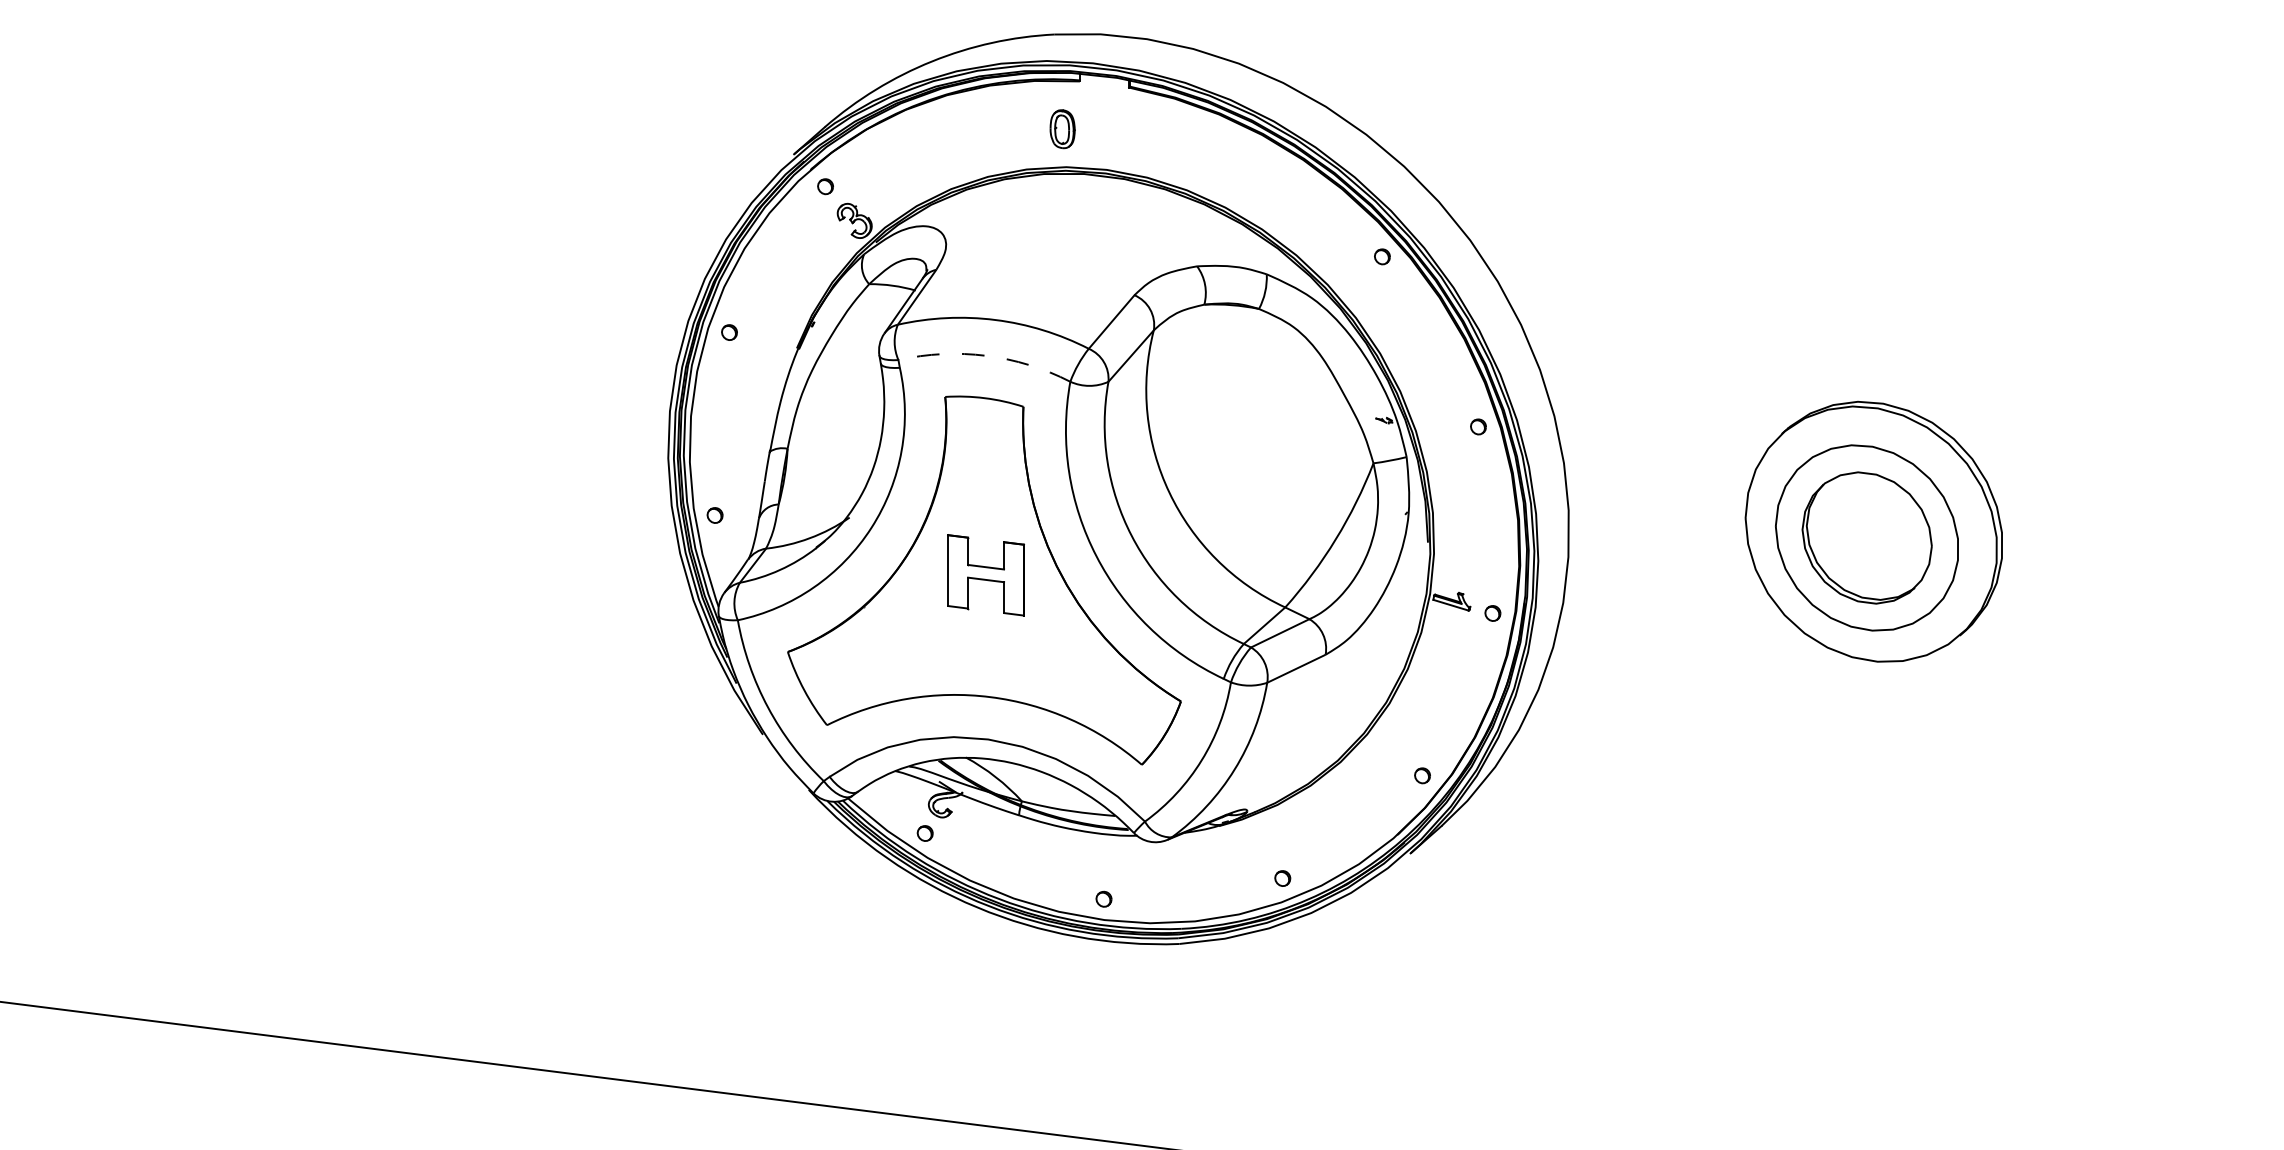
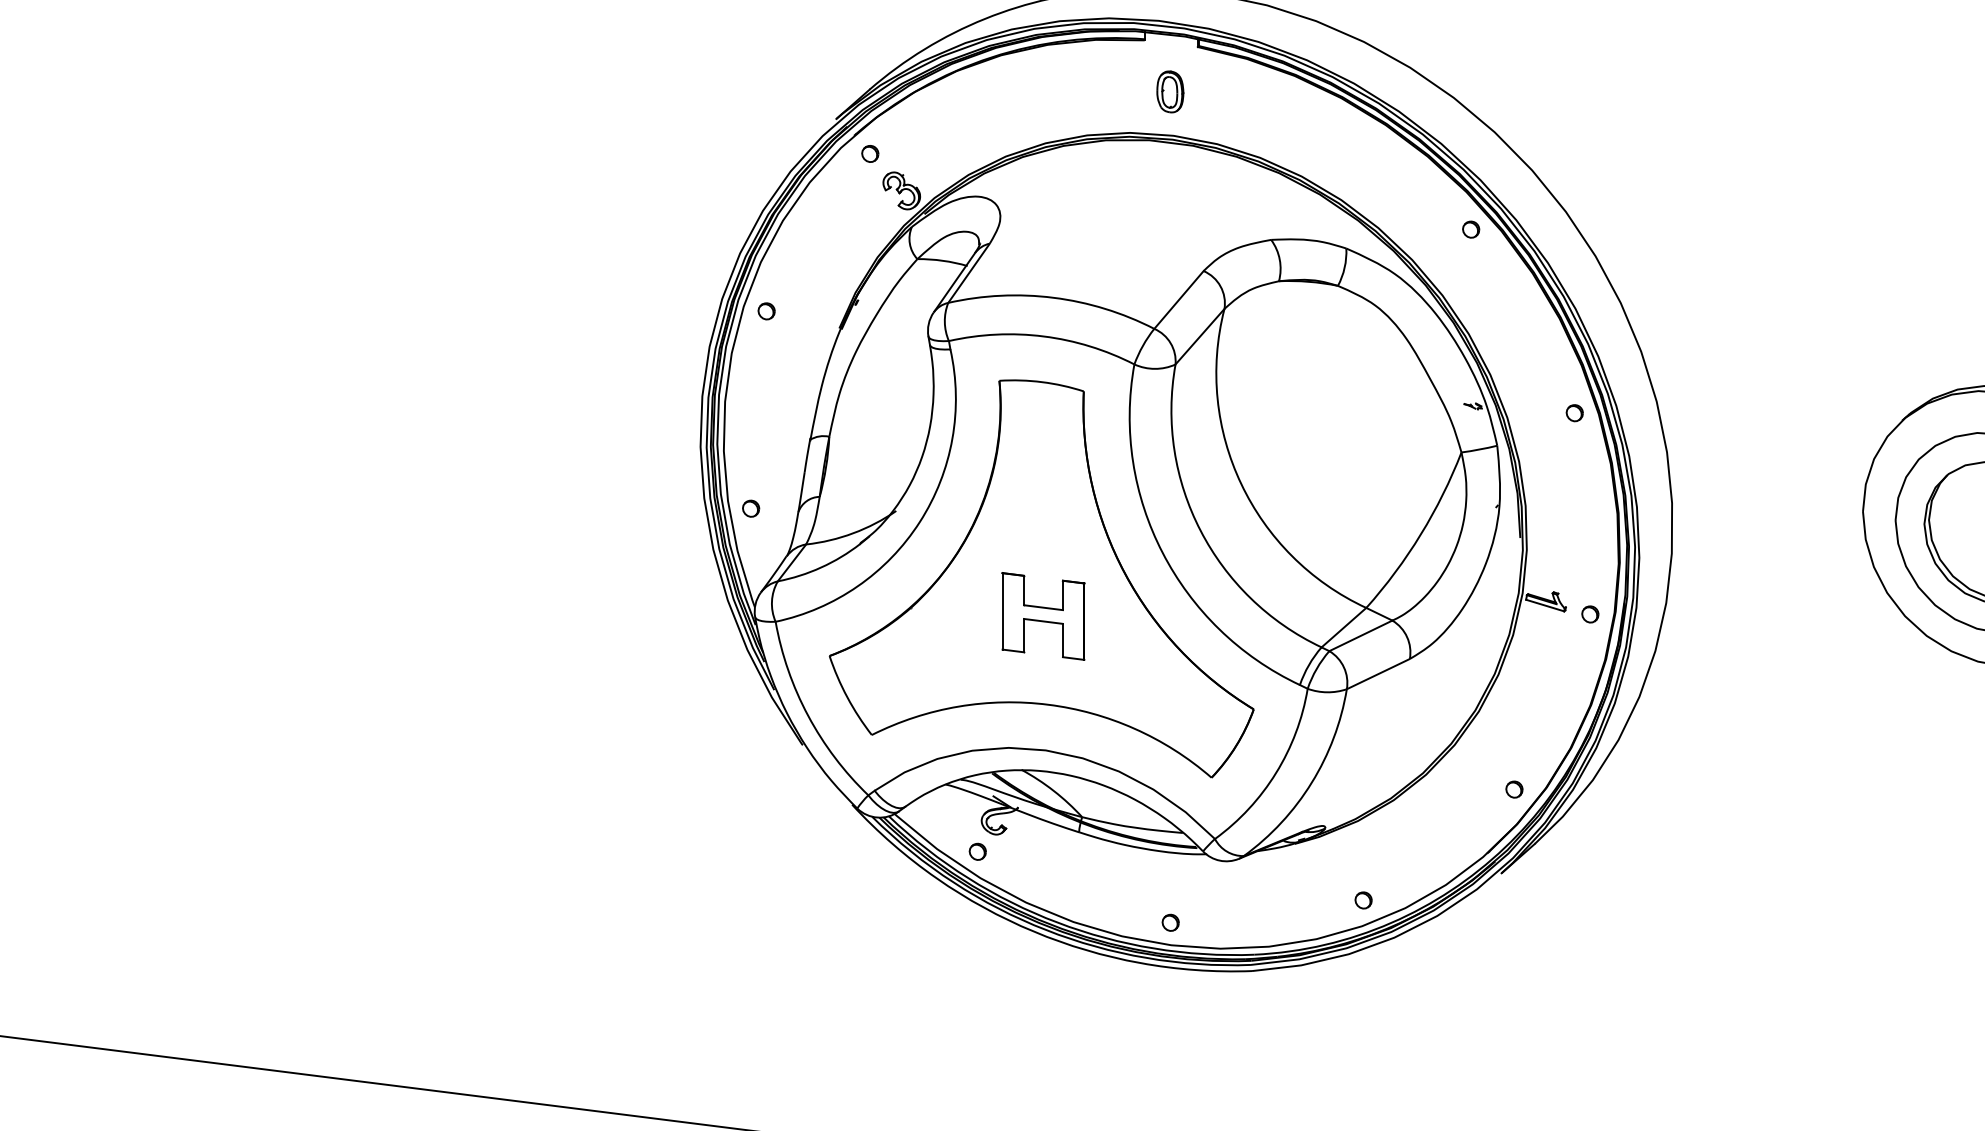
part: (1062, 129) -> (1170, 92), moved
arc: (986, 355) -> (1043, 336), dashed -> solid
part: (985, 575) -> (1042, 616), moved

